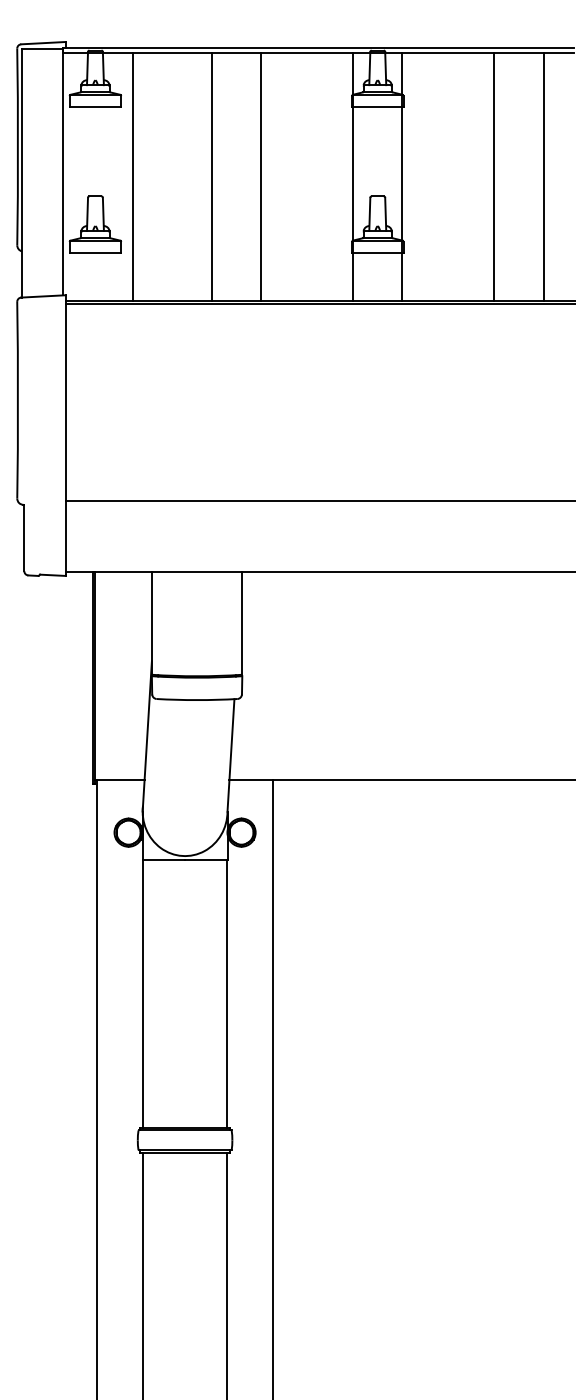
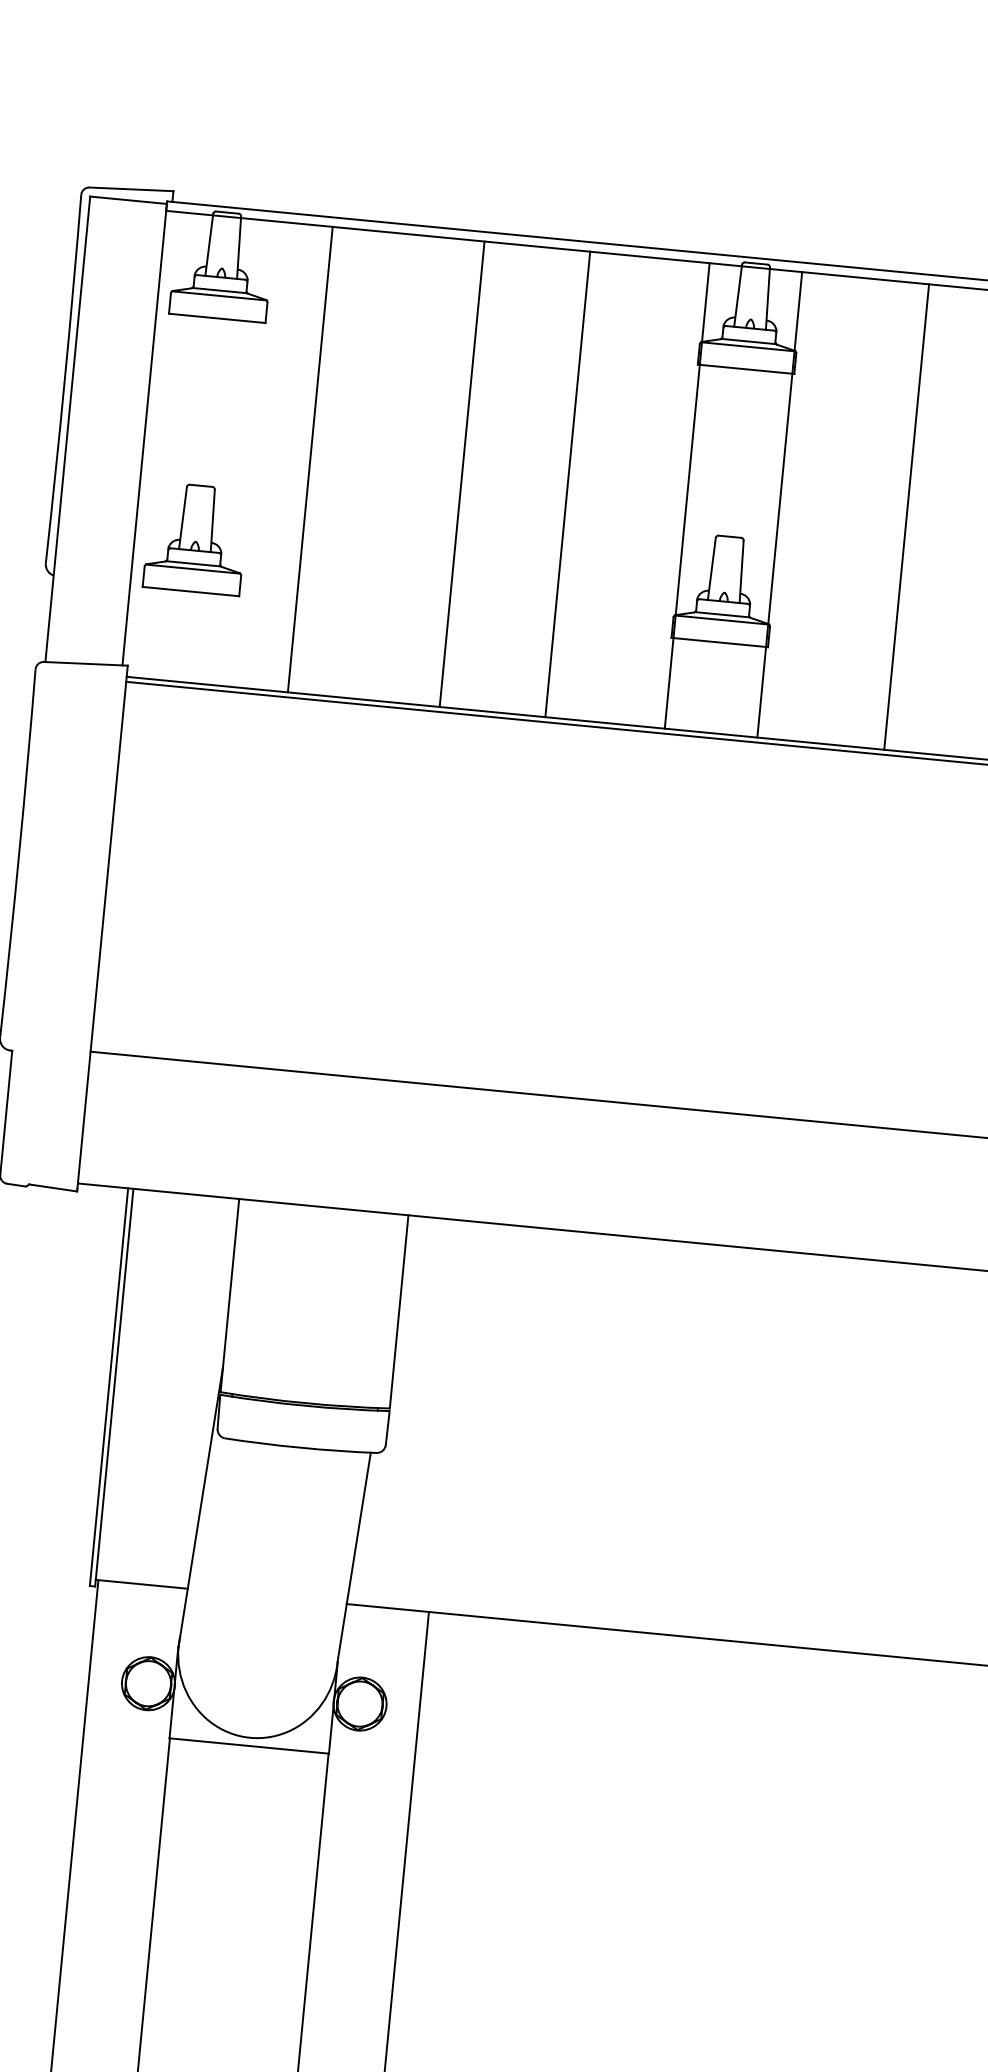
line: (132, 176) -> (309, 458), moved
line: (211, 176) -> (461, 473), moved
line: (261, 176) -> (568, 483), moved
line: (494, 176) -> (907, 516), moved

